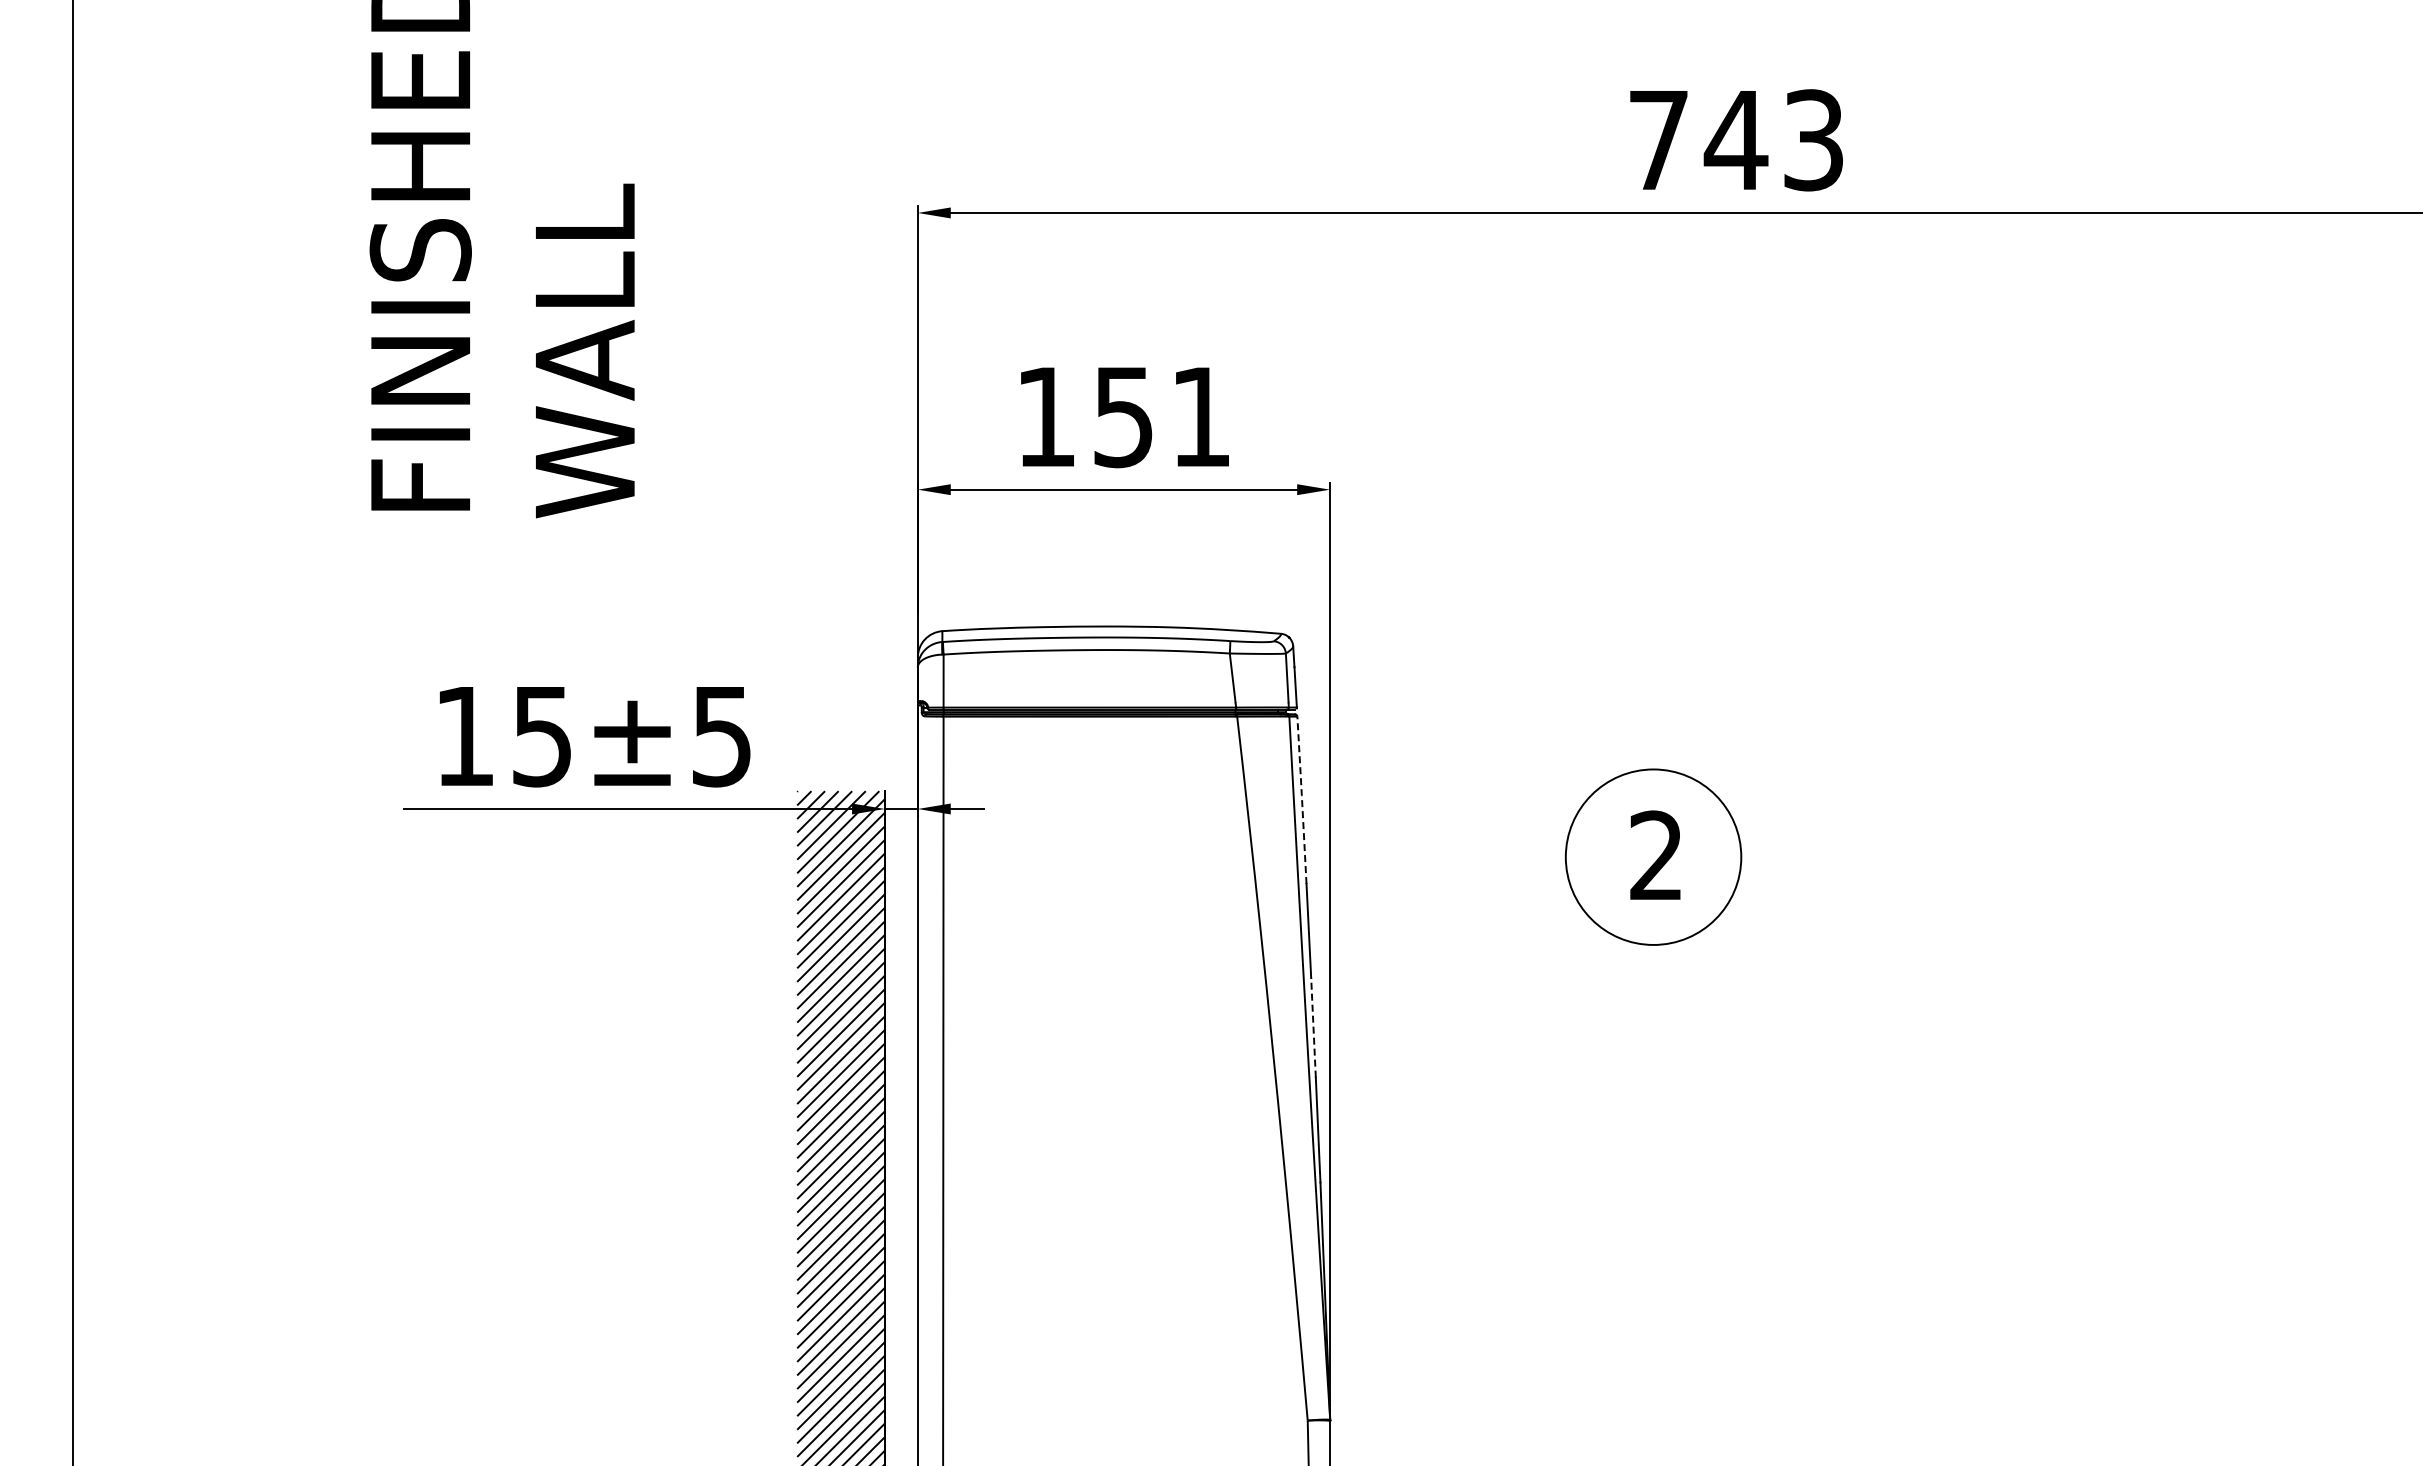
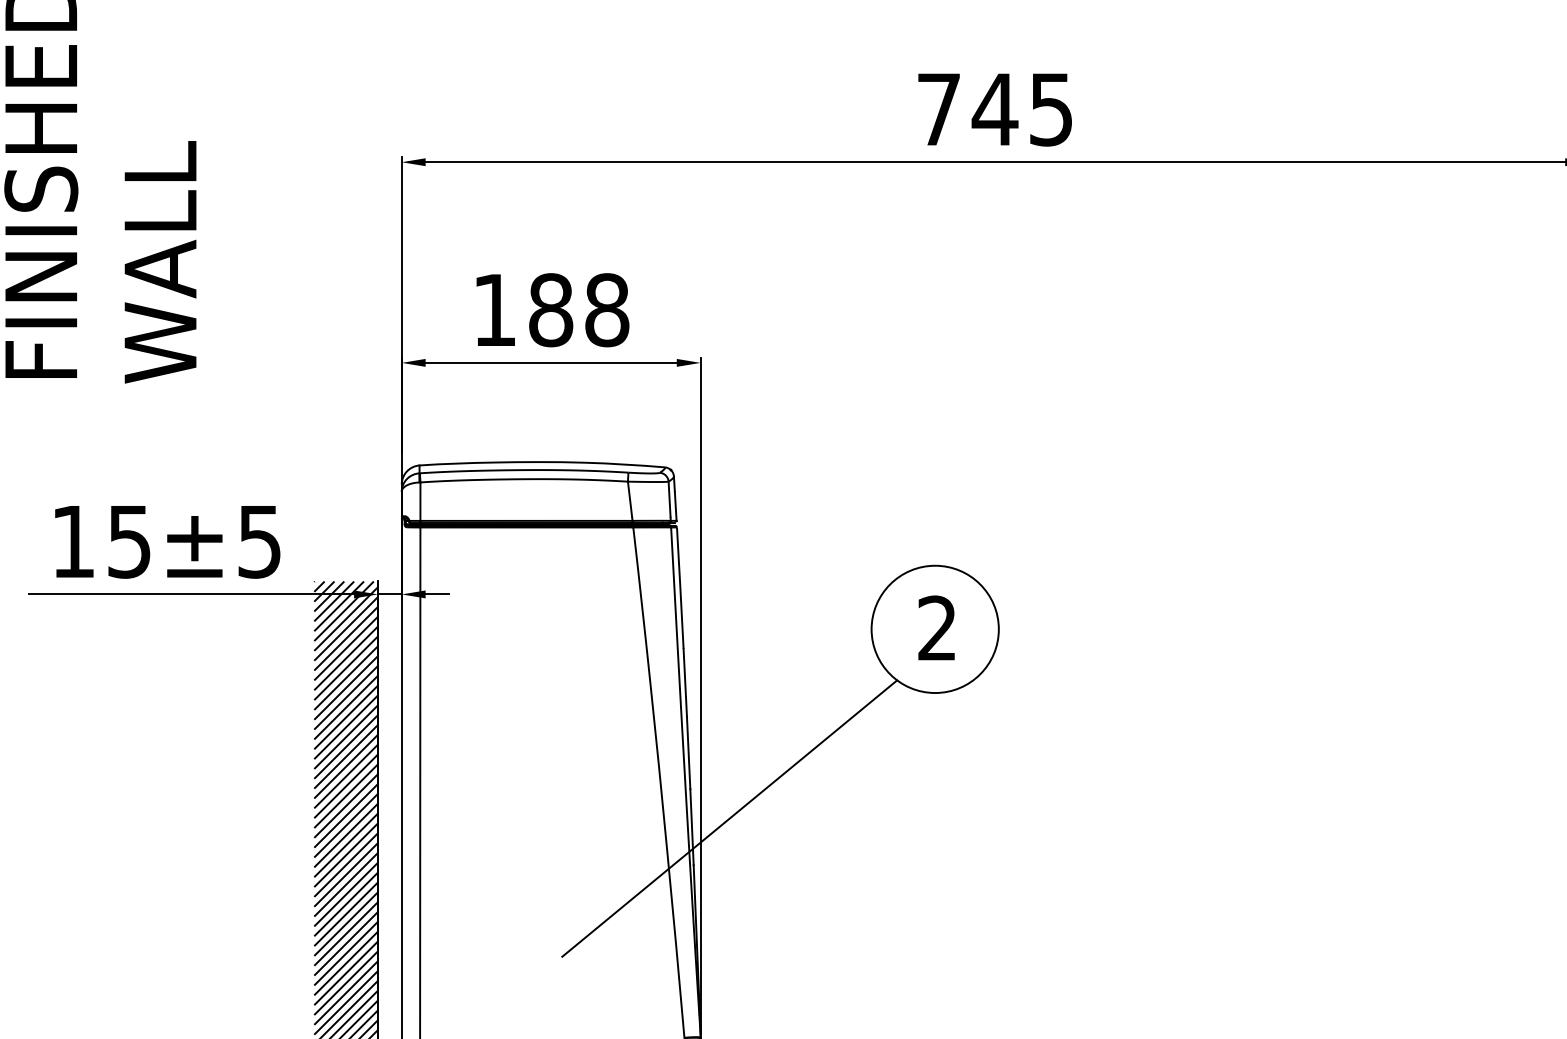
text: (1813, 140) -> (1051, 109), 743 -> 745
text: (1162, 416) -> (579, 309), 151 -> 188
line: (1302, 799) -> (680, 587), dashed -> solid
line: (1313, 1027) -> (688, 752), dashed -> solid
line: (1370, 1117) -> (729, 818), added

